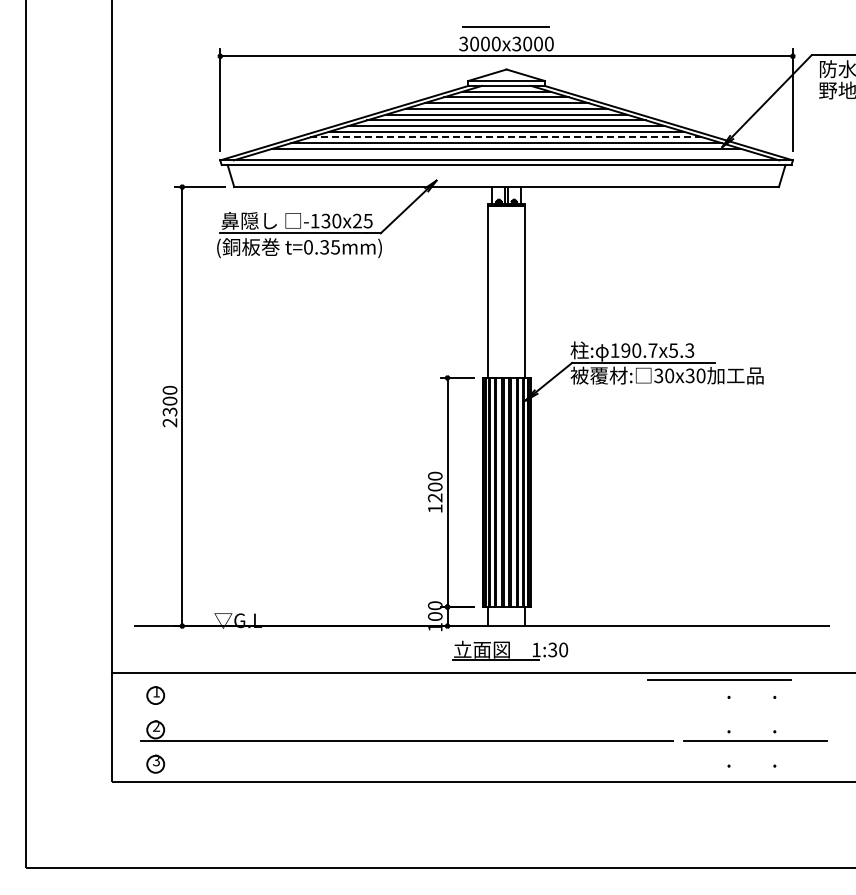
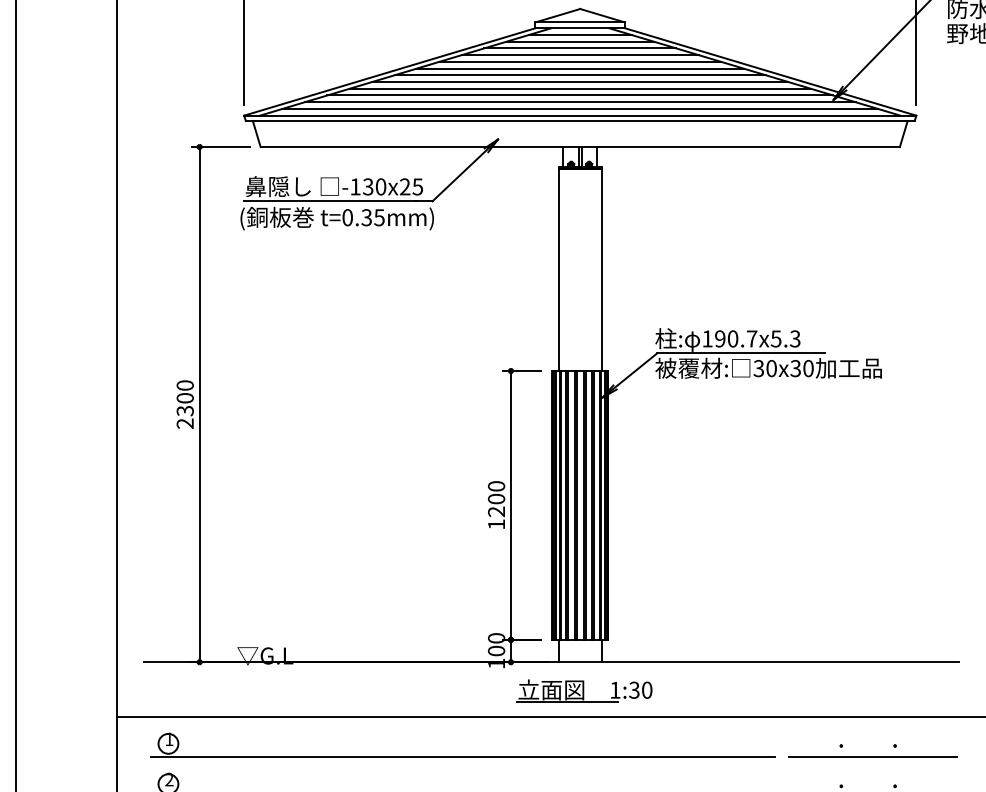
line: (507, 137) -> (581, 88), dashed -> solid
line: (506, 154) -> (580, 108), added
line: (719, 679) -> (872, 756), moved
line: (406, 707) -> (462, 757), added

